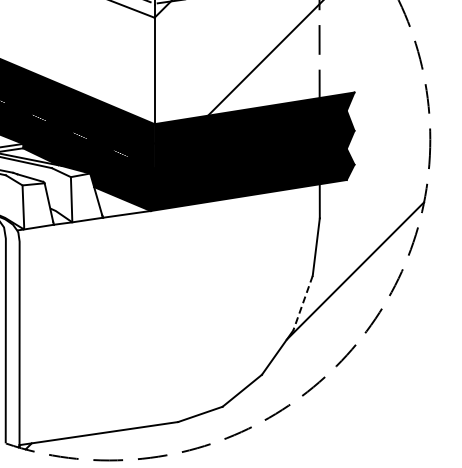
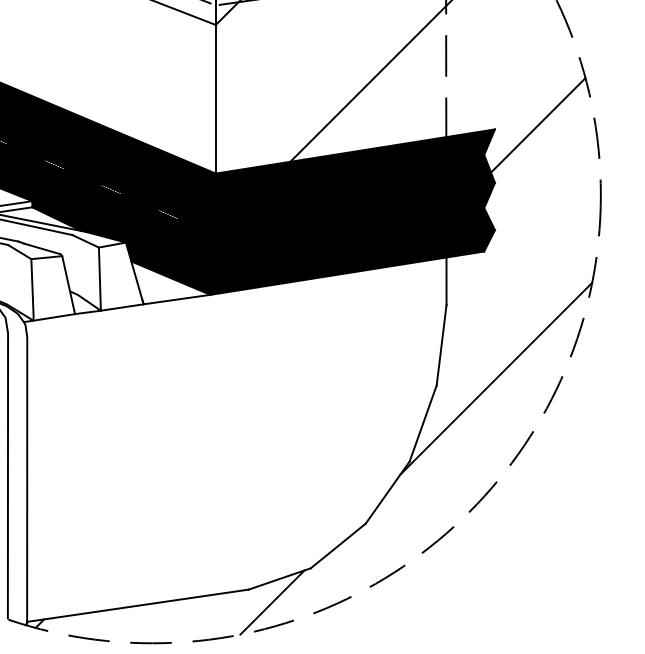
line: (385, 89) -> (538, 125), added
line: (303, 303) -> (423, 424), dashed -> solid
line: (195, 431) -> (272, 602), added

